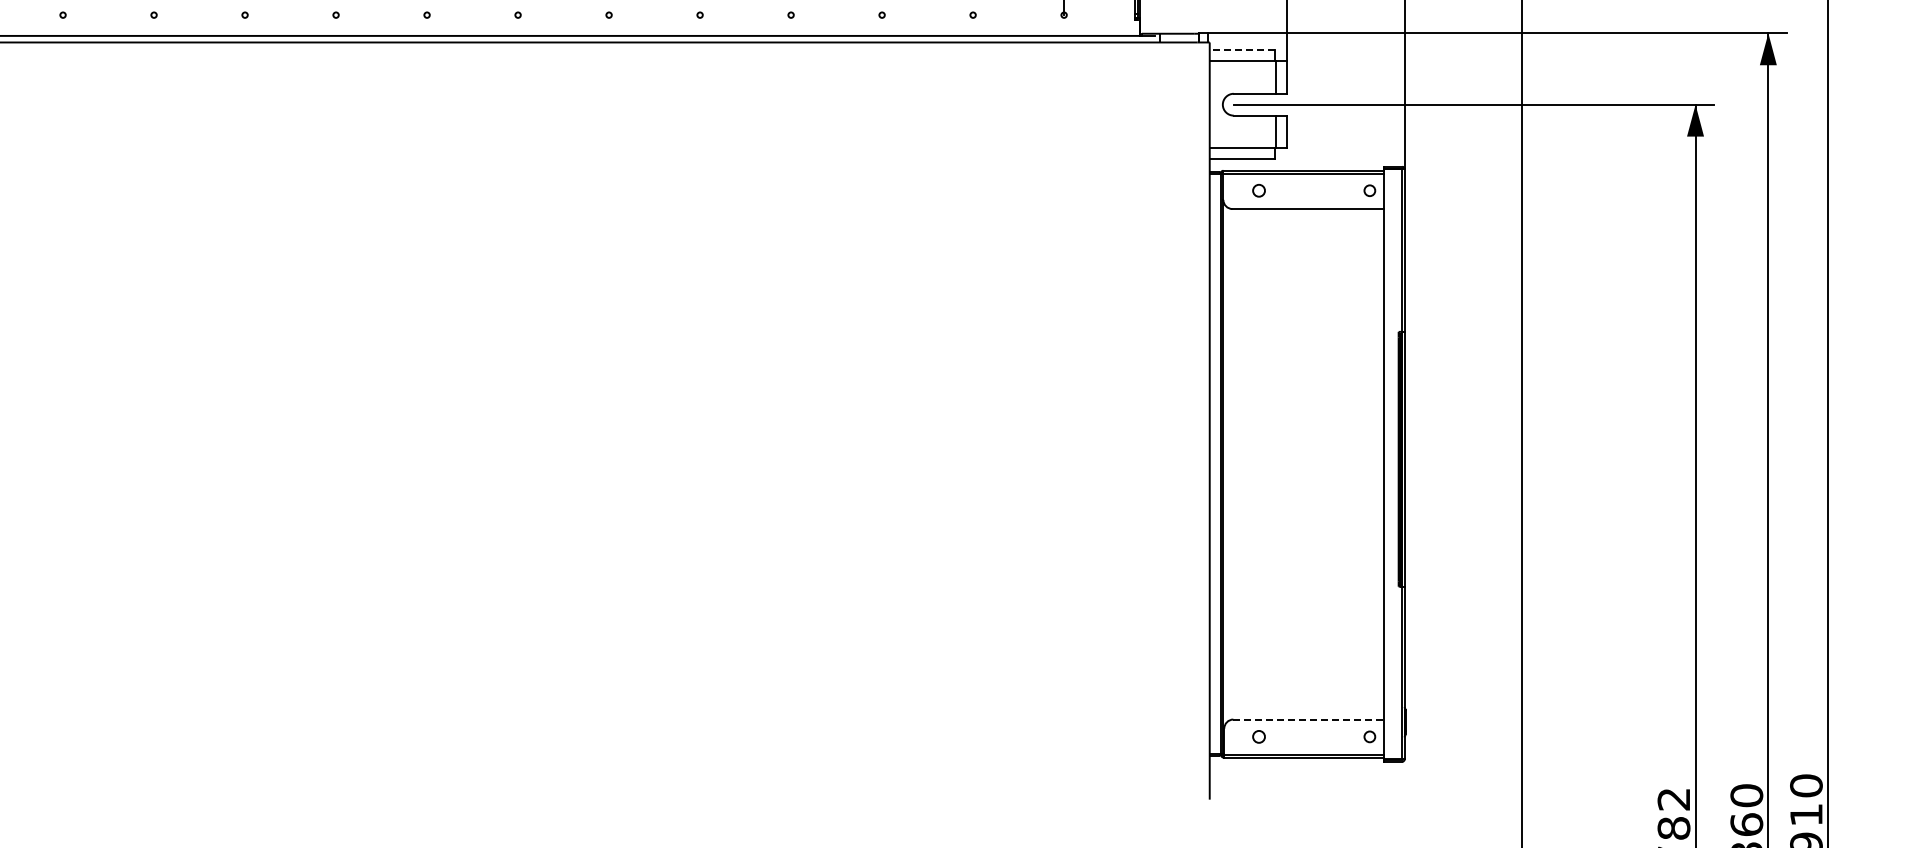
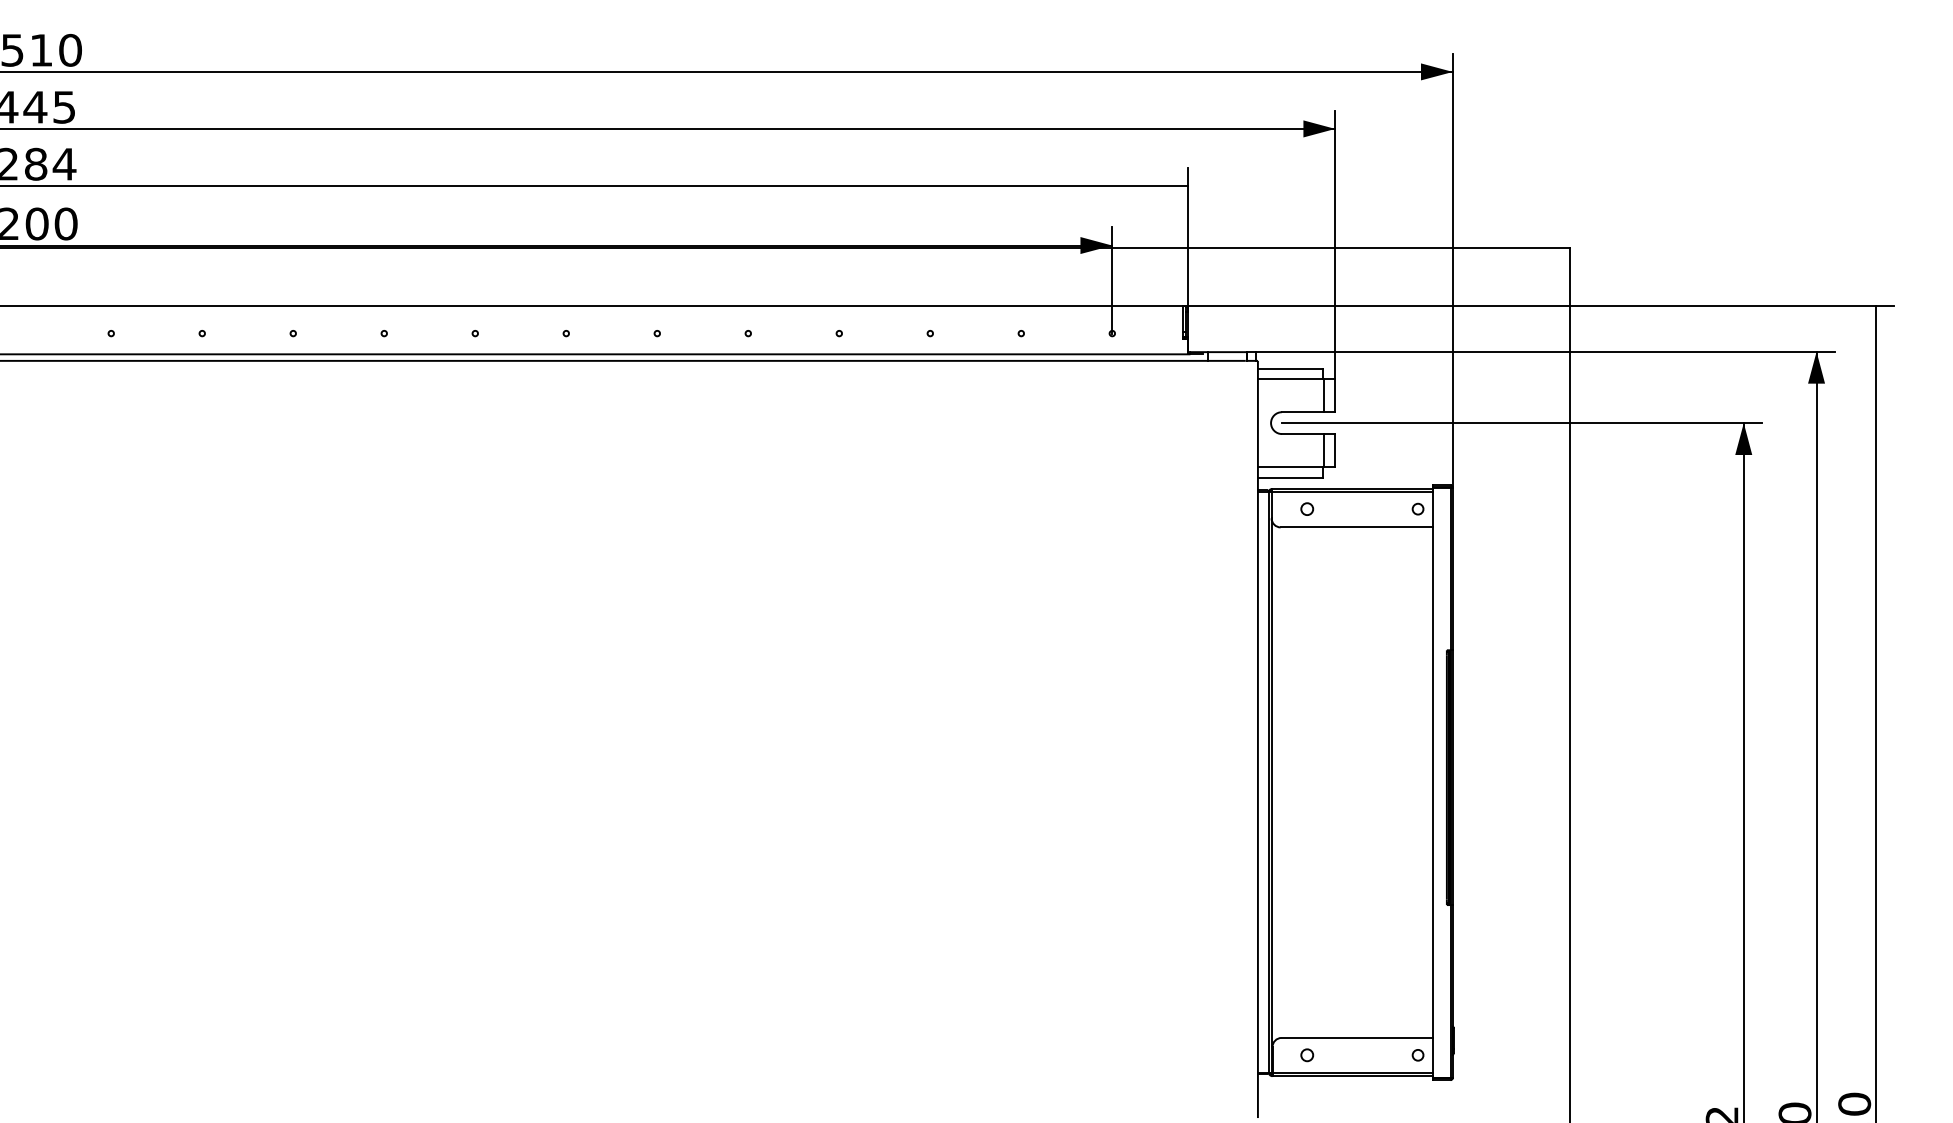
line: (1242, 50) -> (1290, 368), dashed -> solid
line: (1309, 719) -> (1357, 1037), dashed -> solid

